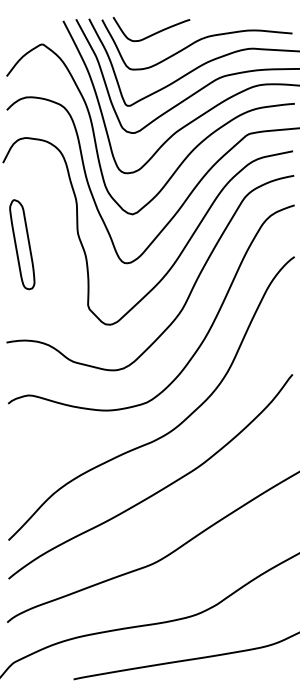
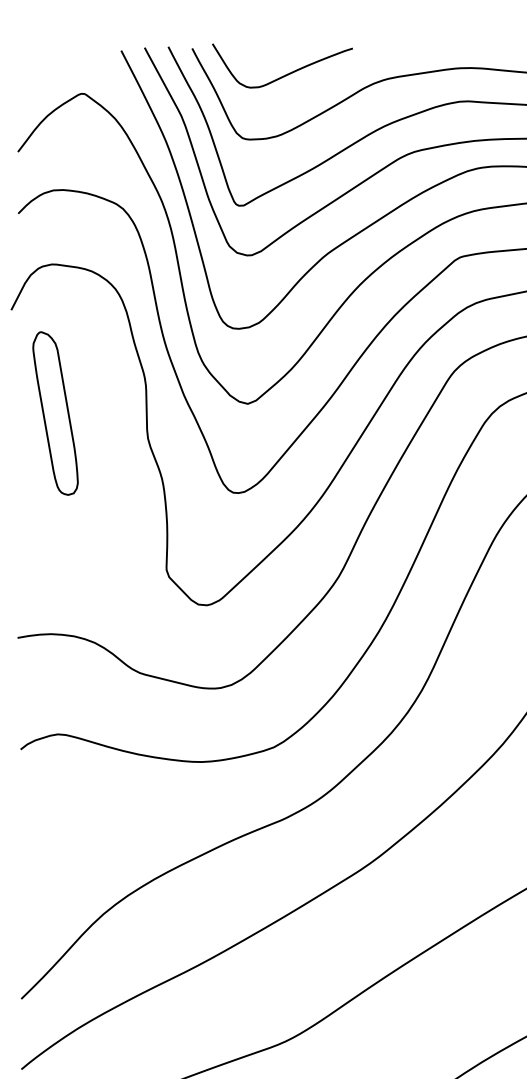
part: (22, 244) -> (55, 413), moved

